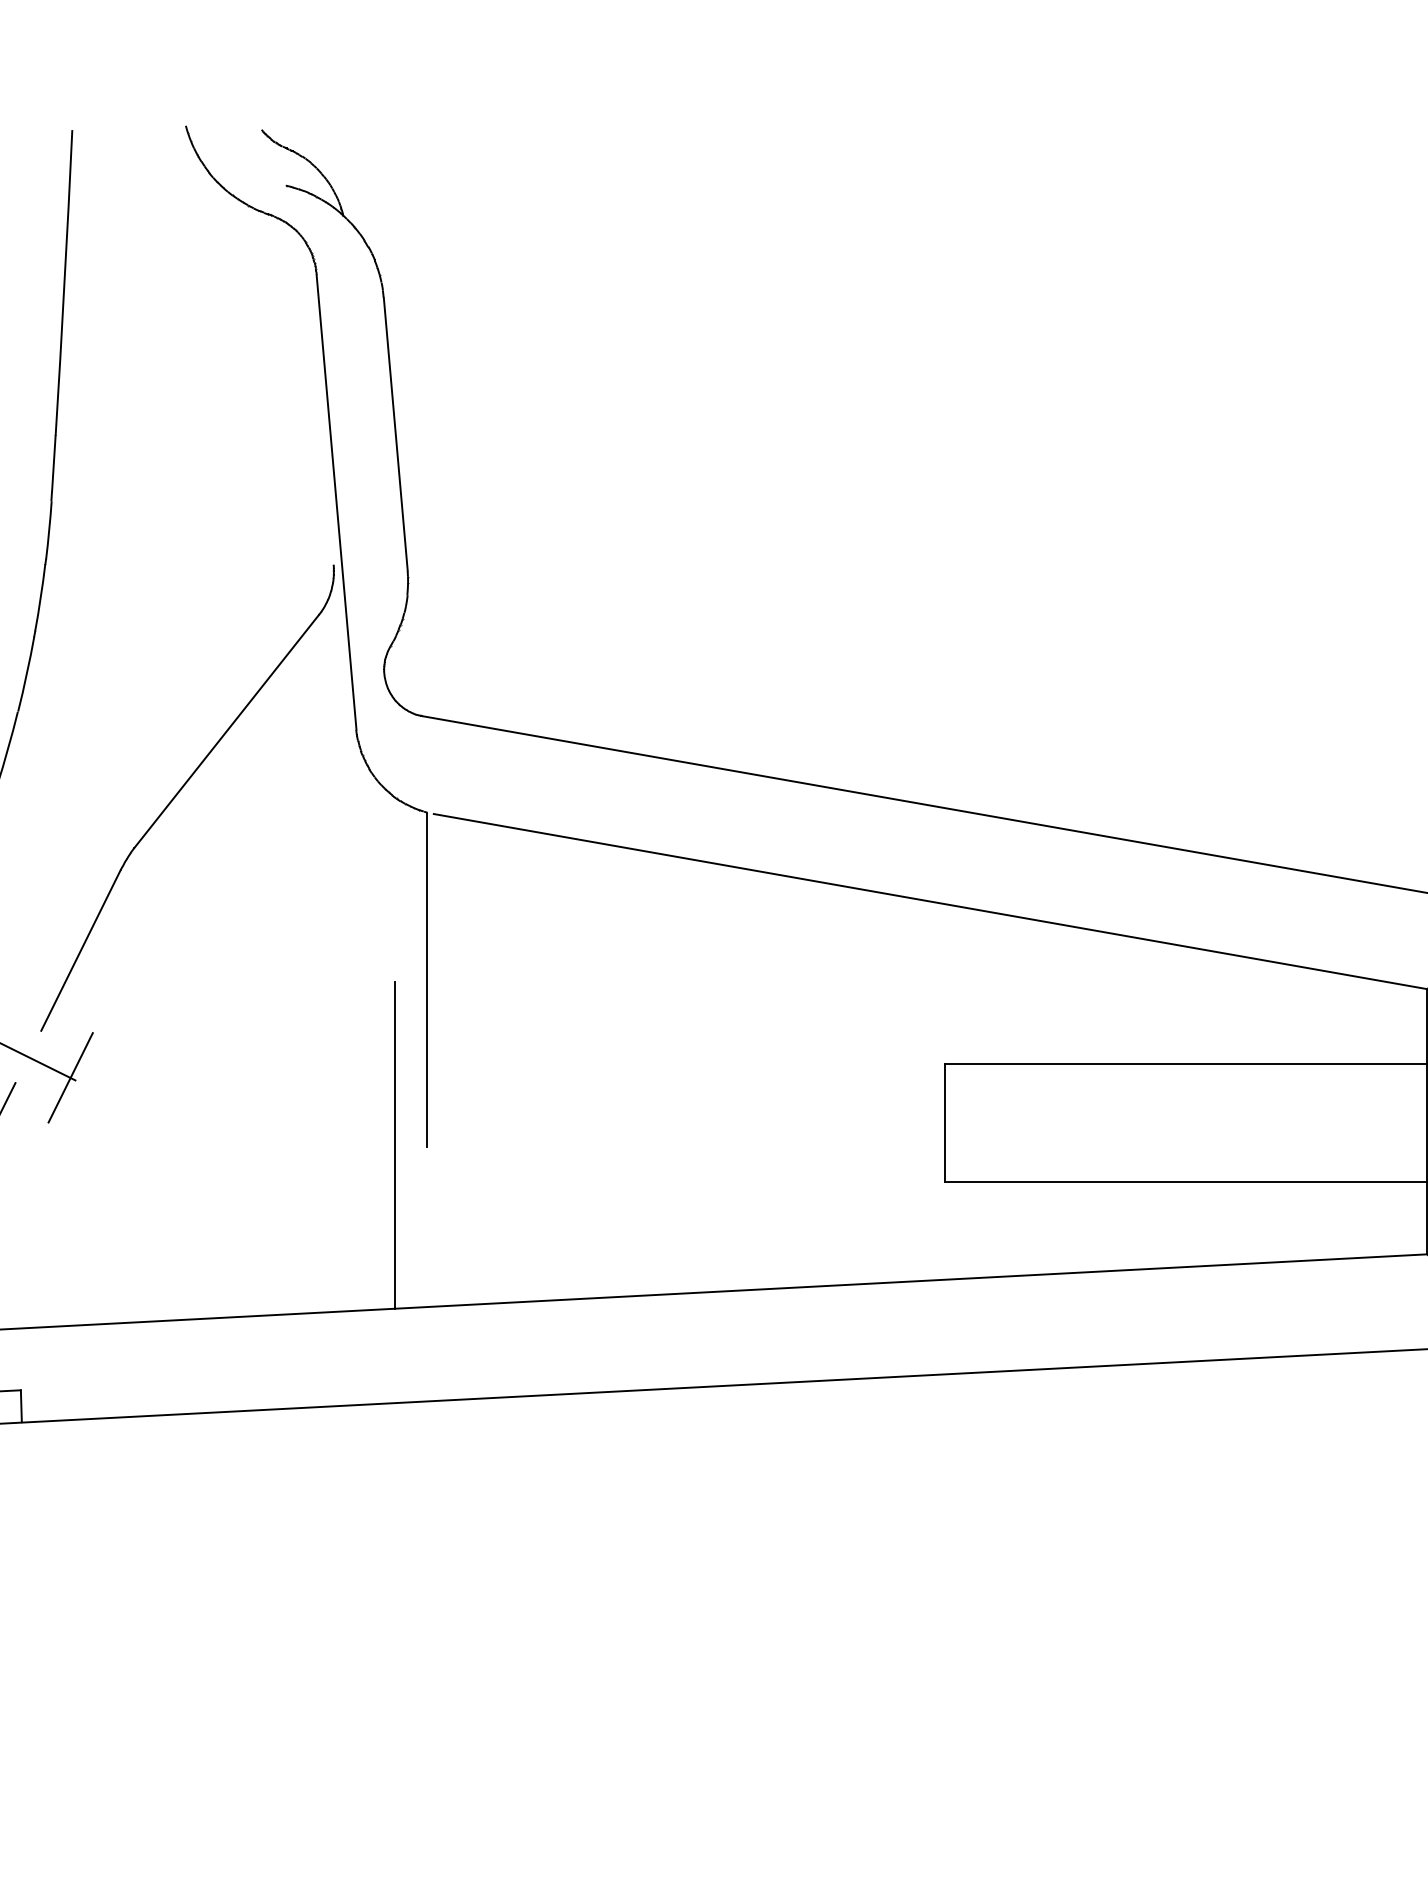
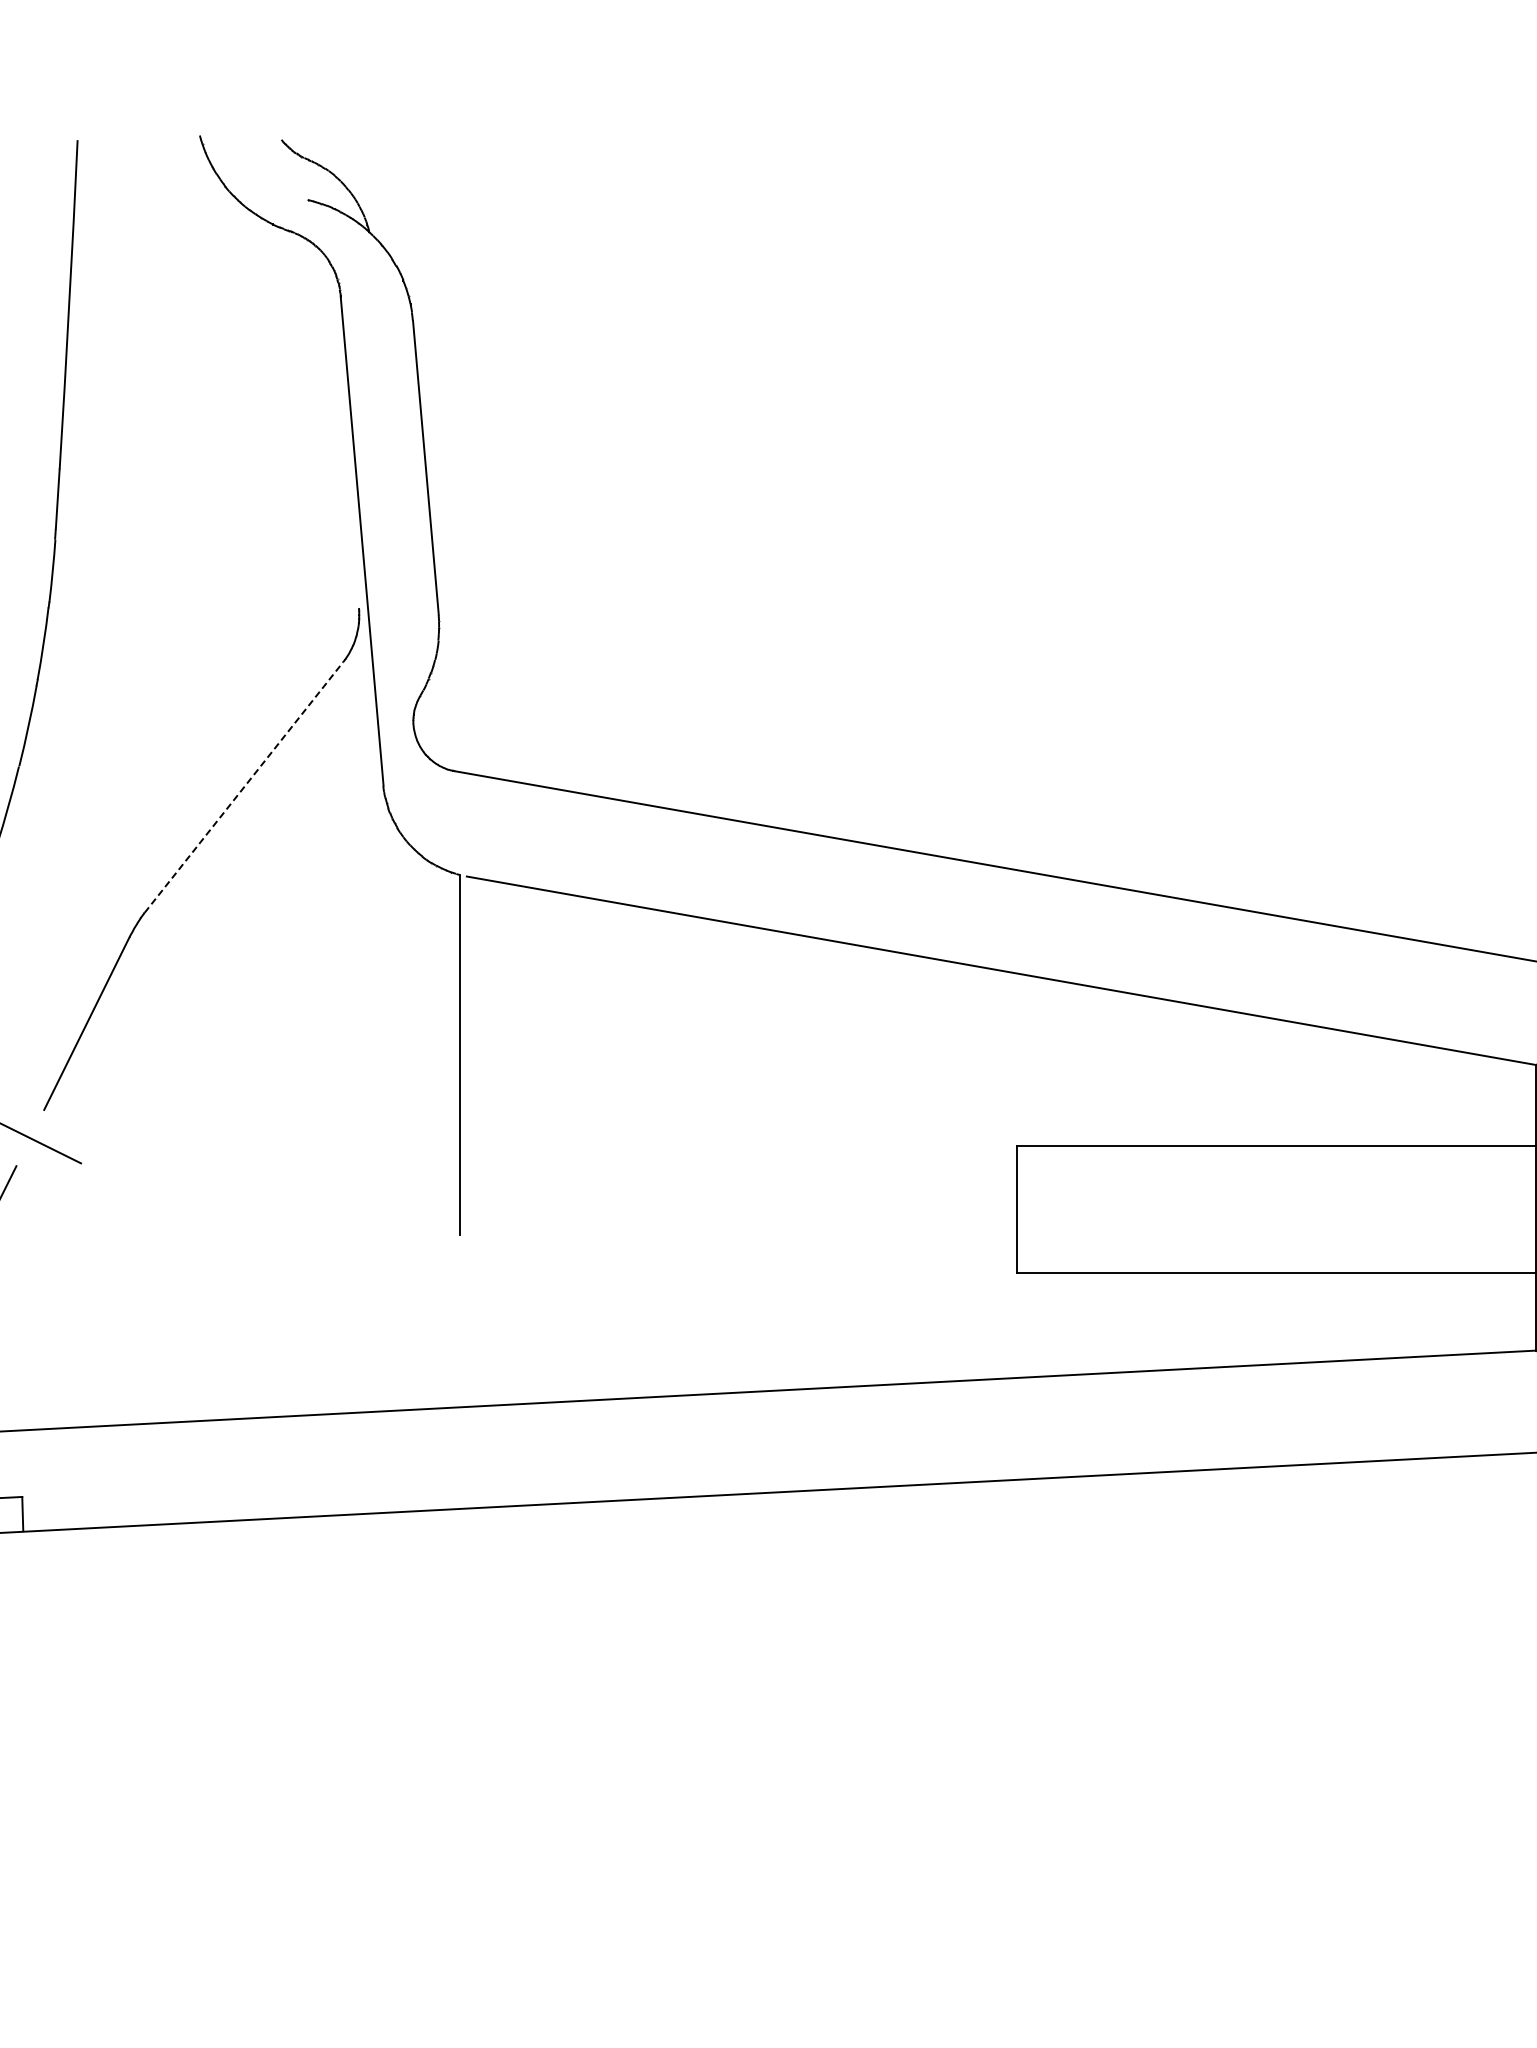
line: (226, 731) -> (243, 787), solid -> dashed
line: (70, 1077) -> (75, 1160), removed
line: (395, 1145) -> (425, 1233), removed

